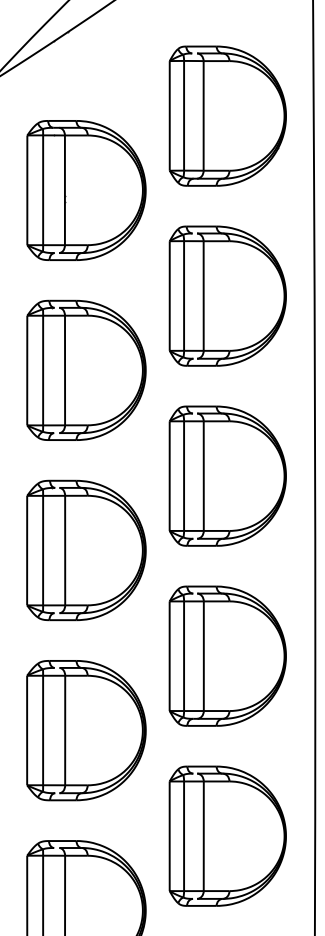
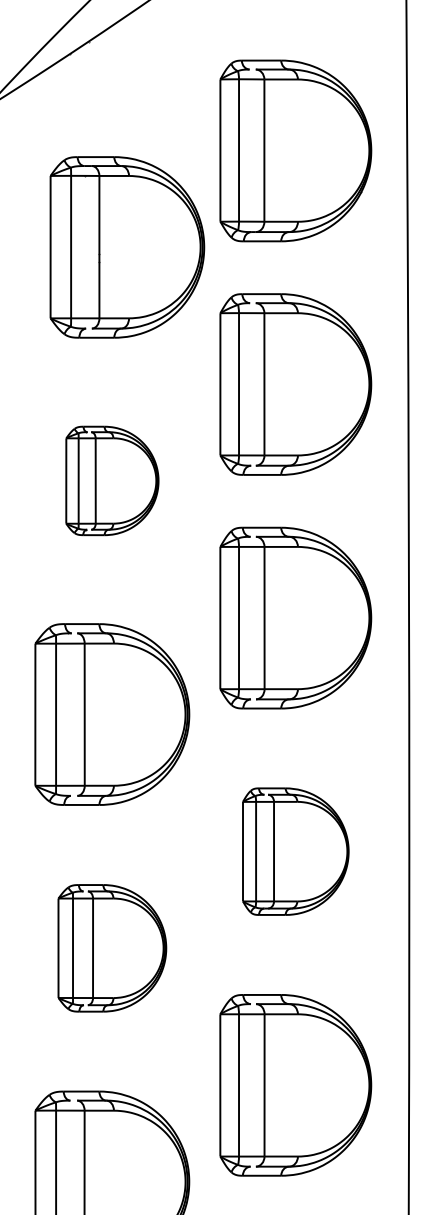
part: (86, 190) -> (127, 247), moved
part: (86, 370) -> (112, 480), size x0.6
part: (227, 656) -> (295, 851), size x0.7
part: (86, 730) -> (112, 948), size x0.7

